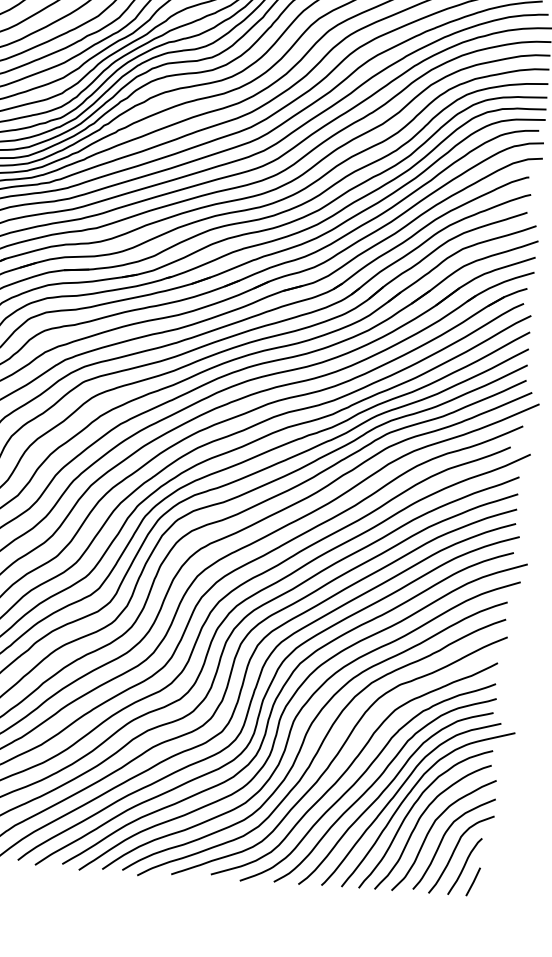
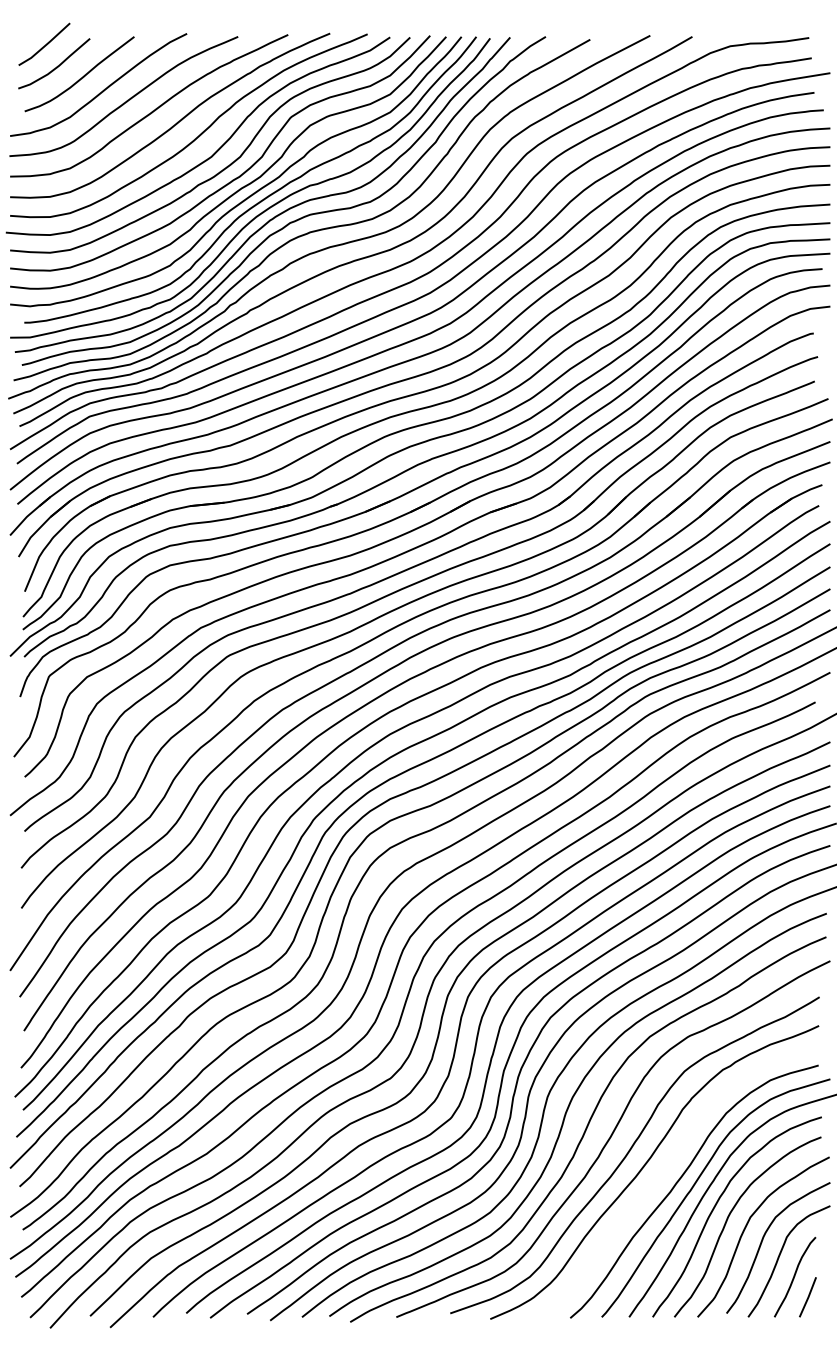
curve: (376, 781) -> (666, 1170), removed

